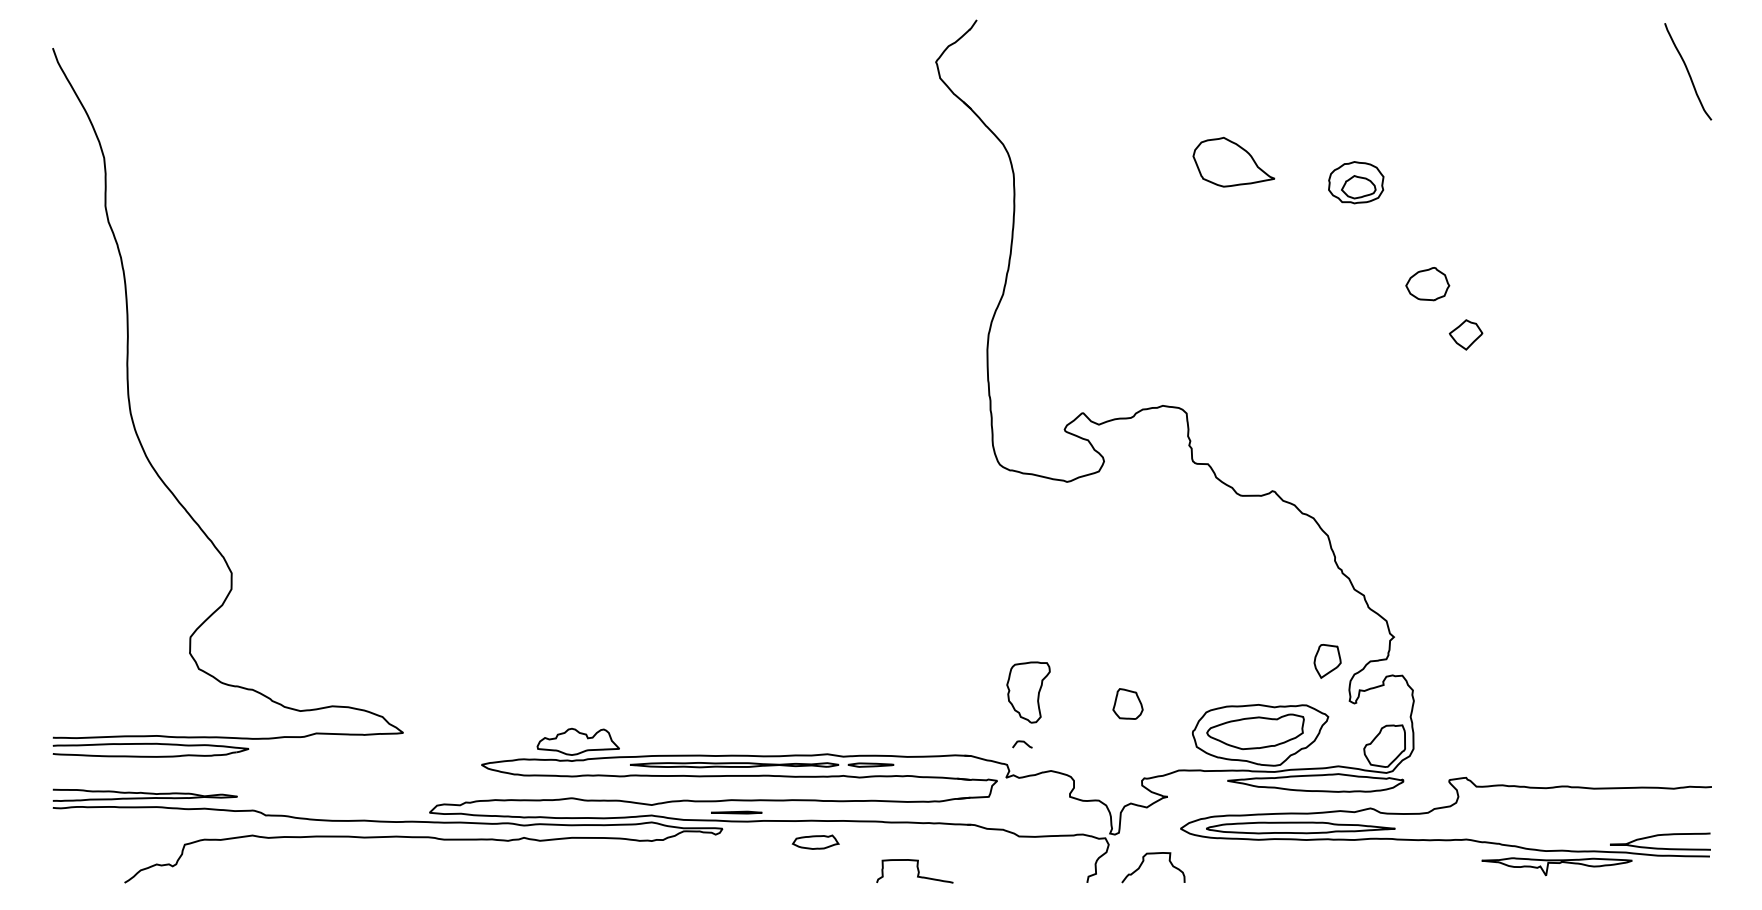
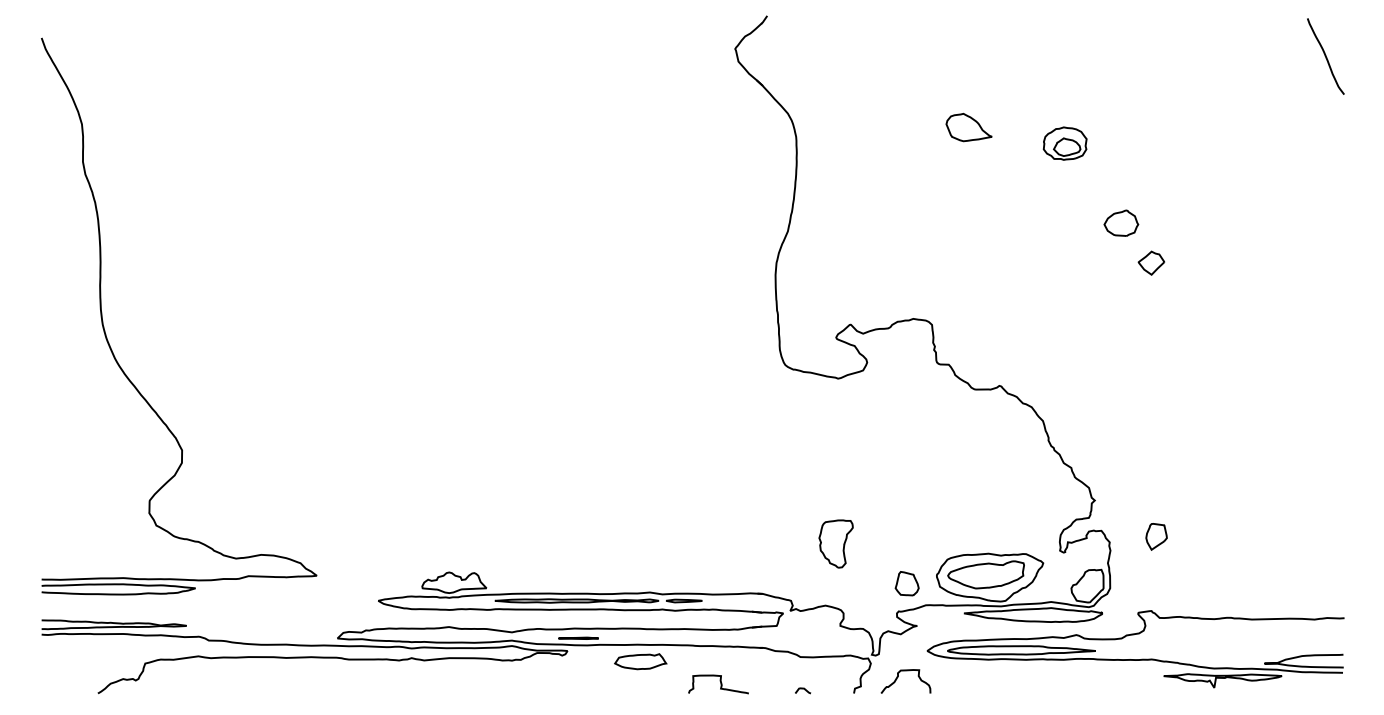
part: (1233, 161) -> (968, 127), size x0.71
part: (1327, 661) -> (1156, 536), moved
part: (1028, 692) -> (836, 544), moved
part: (1127, 703) -> (906, 583), moved
curve: (1022, 742) -> (803, 689), moved
part: (815, 841) -> (640, 661), size x1.43

